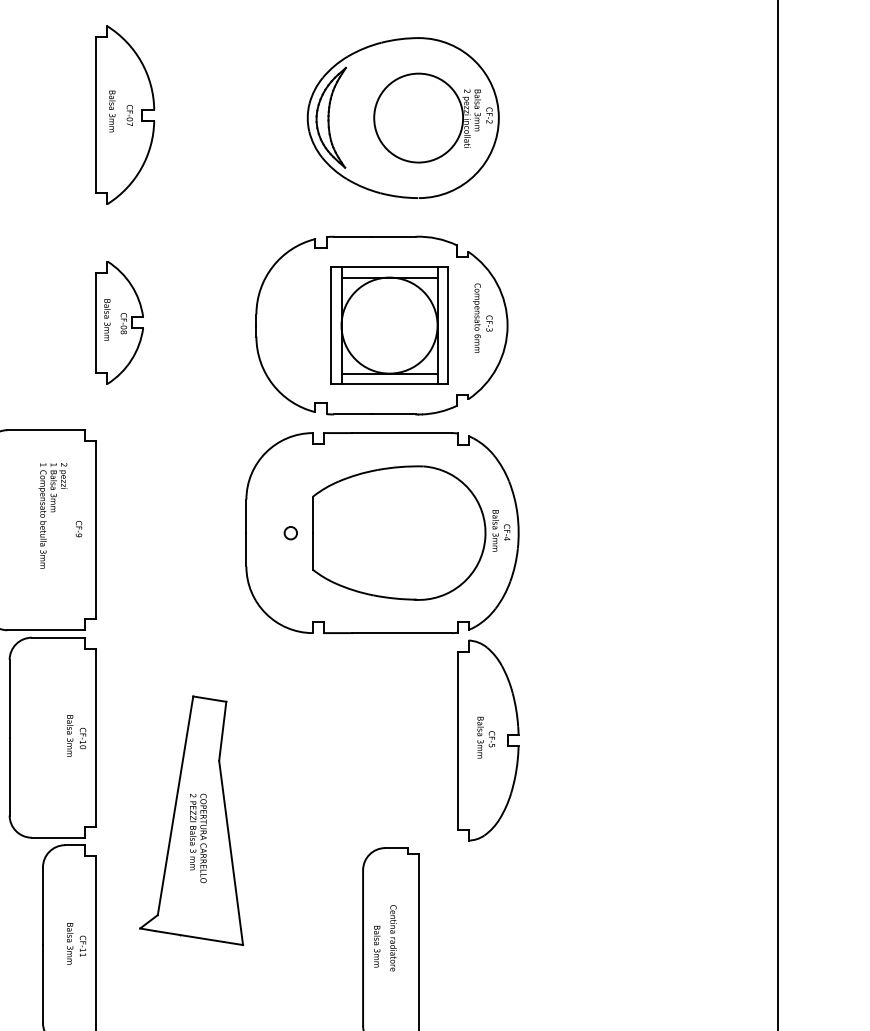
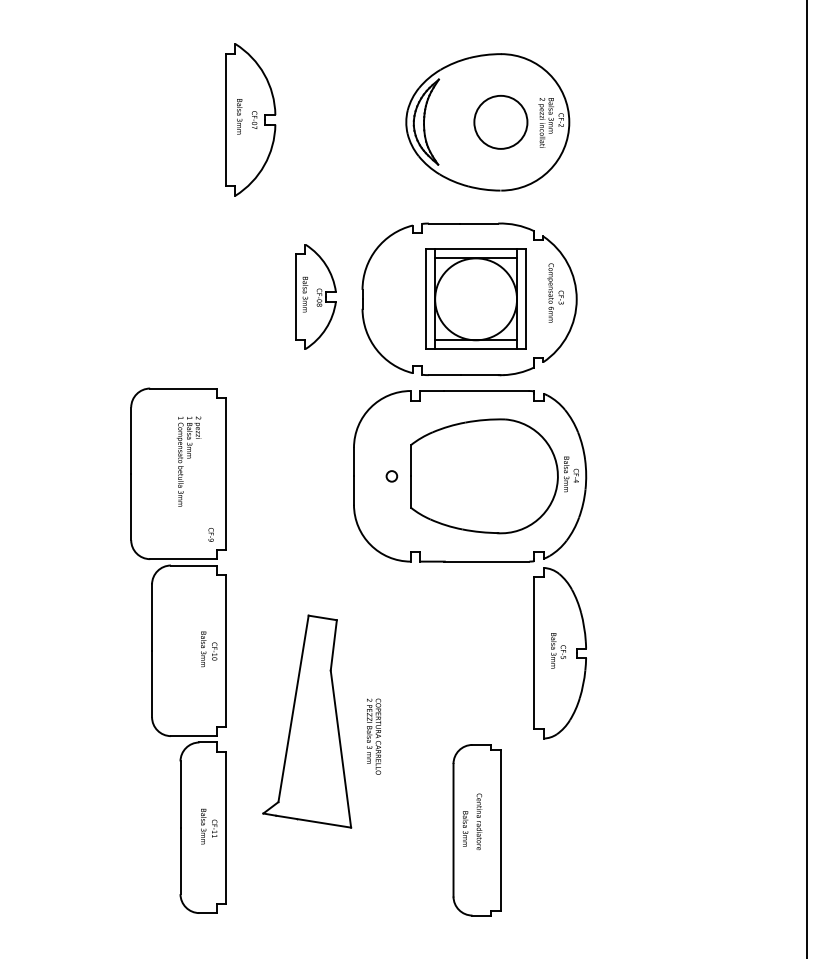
circle: (418, 118) -> (500, 122), size x0.7
part: (119, 322) -> (315, 296), moved
text: (78, 528) -> (210, 534), moved
text: (197, 838) -> (373, 736), moved

